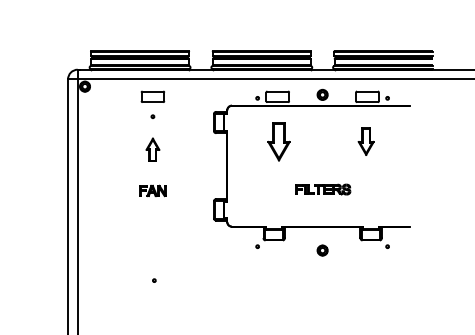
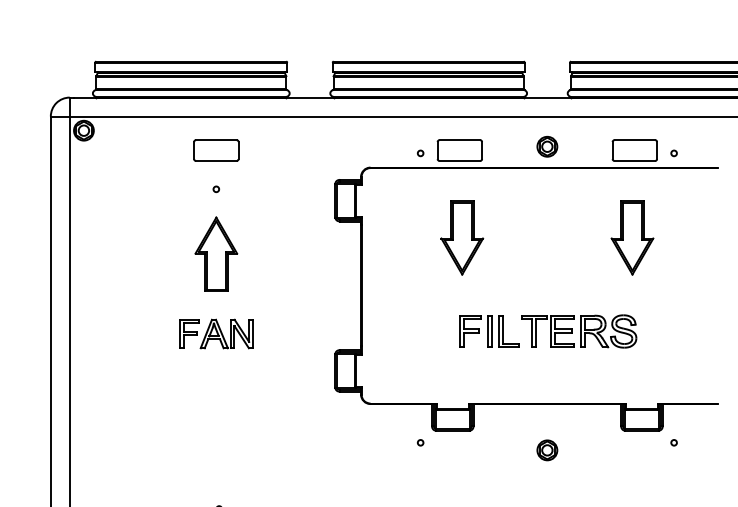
part: (365, 141) -> (630, 237), size x1.43
part: (152, 149) -> (215, 253), size x1.67
part: (323, 189) -> (549, 331), size x1.67
part: (152, 190) -> (215, 333), size x1.43

